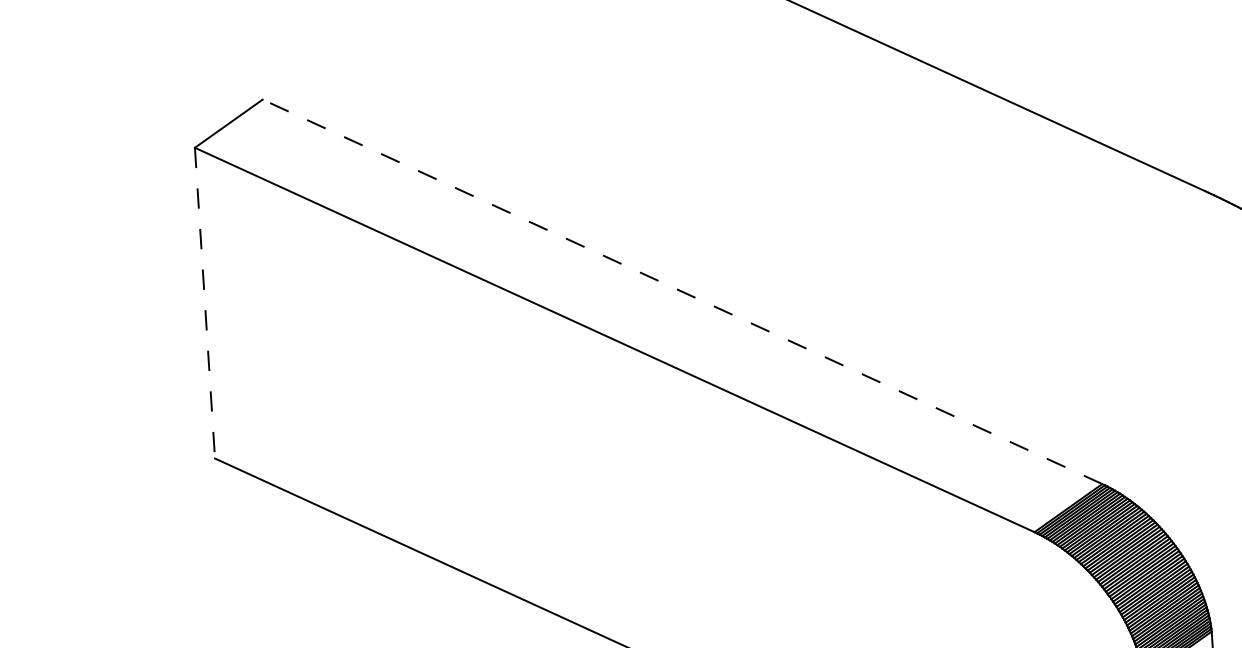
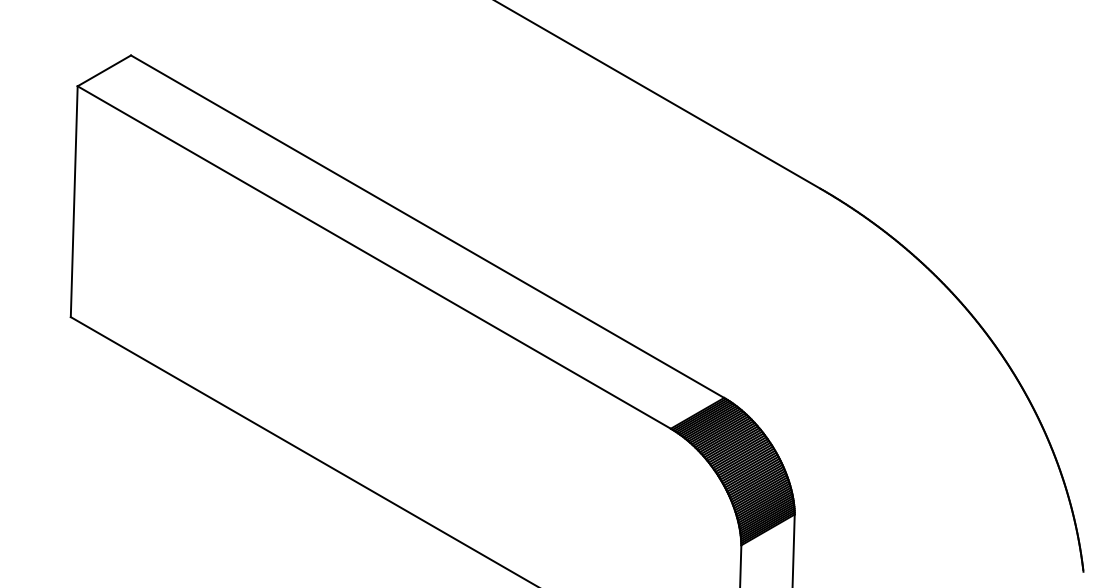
line: (682, 291) -> (427, 226), dashed -> solid
line: (205, 304) -> (74, 202), dashed -> solid

